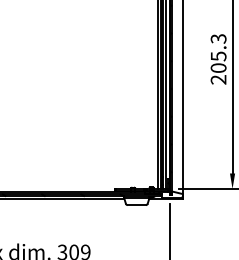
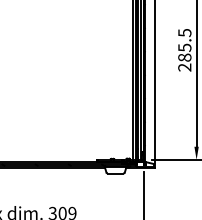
text: (218, 53) -> (184, 45), 205.3 -> 285.5

